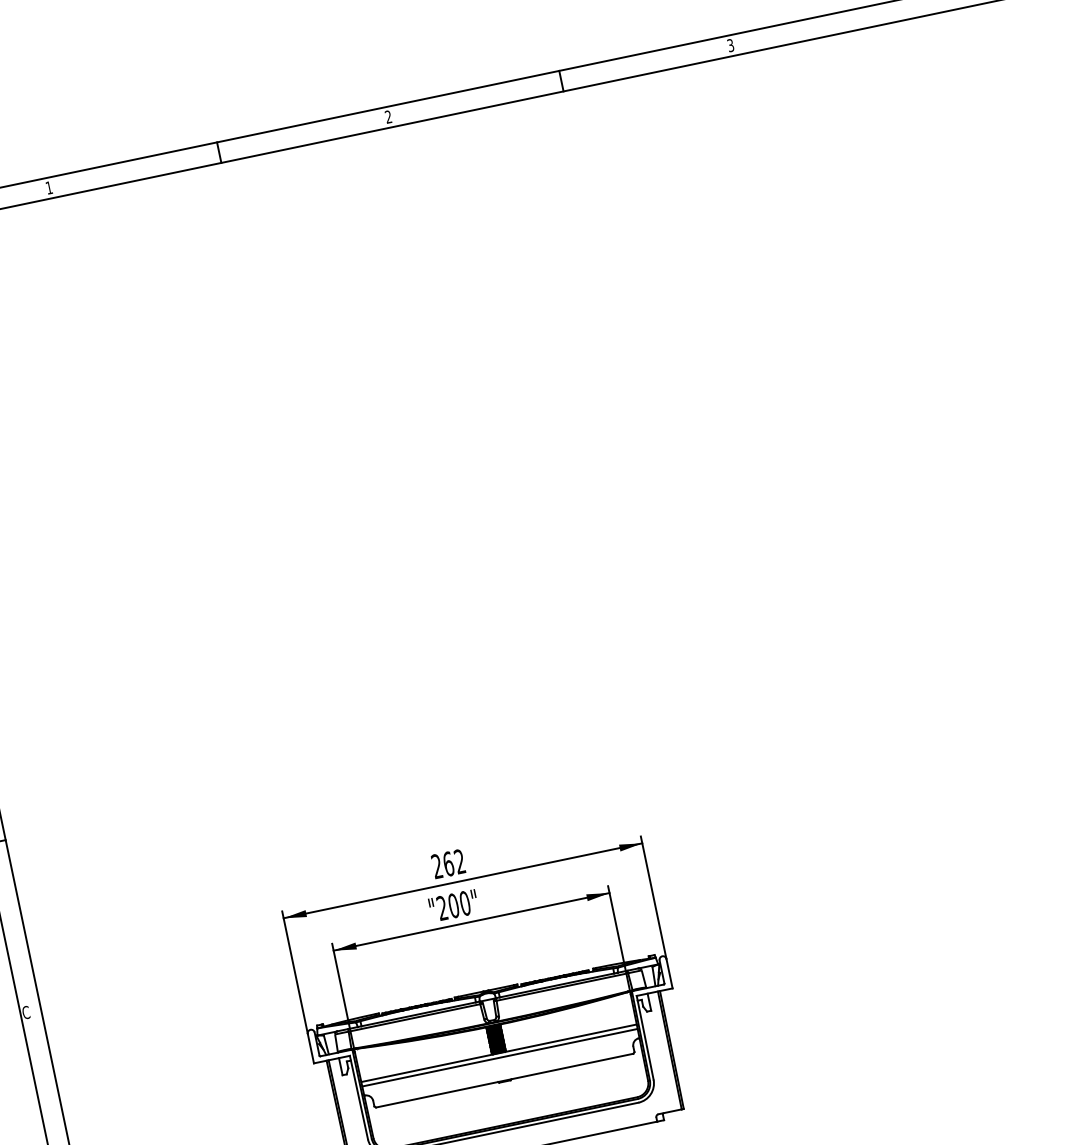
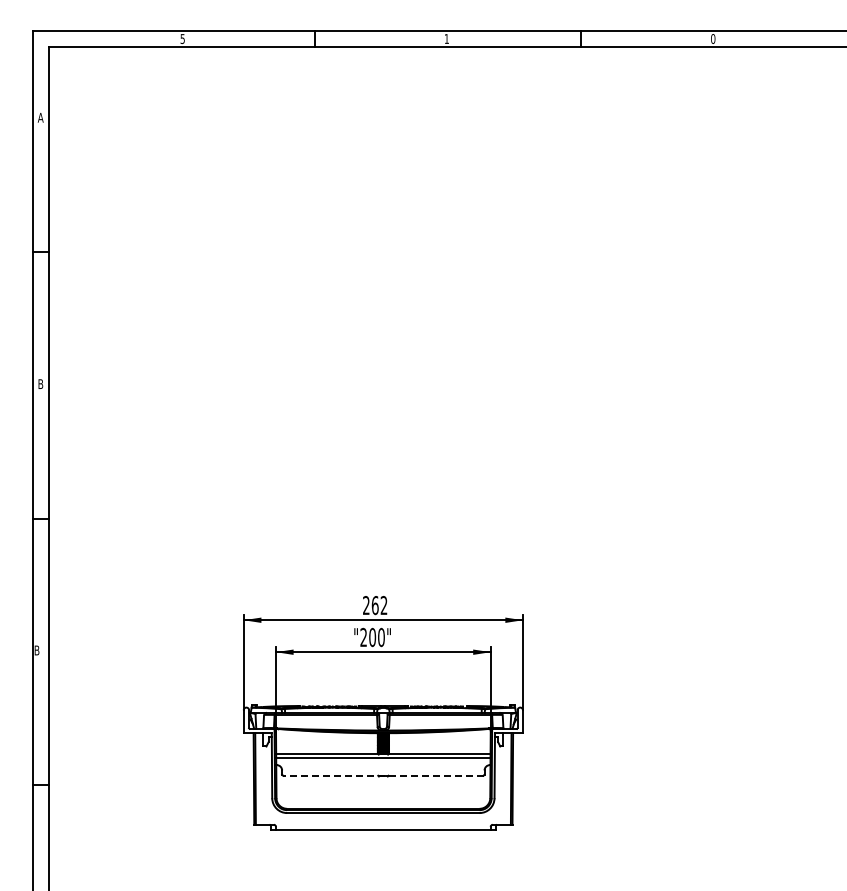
text: (730, 44) -> (713, 38), 3 -> 0
text: (387, 116) -> (446, 38), 2 -> 1
text: (49, 188) -> (182, 39), 1 -> 5
text: (25, 1012) -> (36, 650), C -> B
line: (503, 1080) -> (382, 775), solid -> dashed

